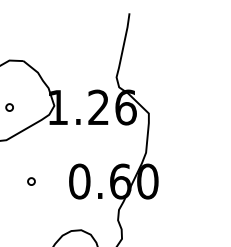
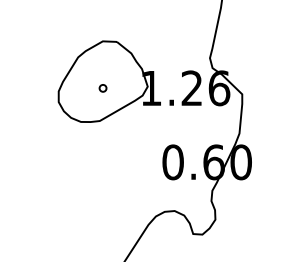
part: (31, 181) -> (124, 162), removed

